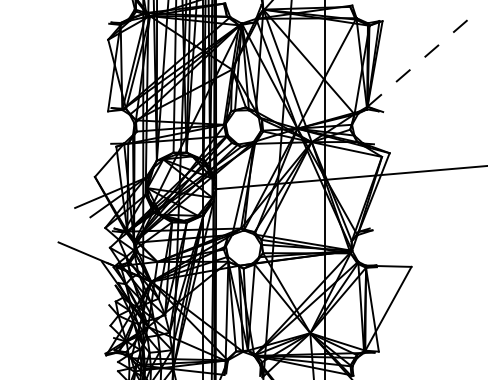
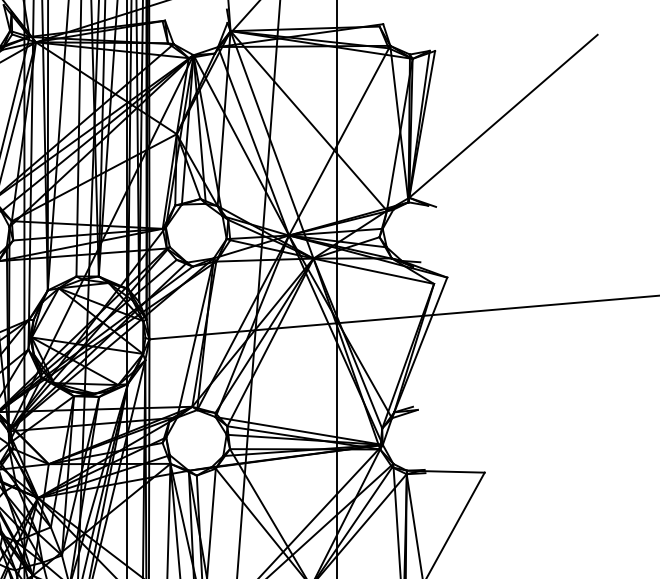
line: (422, 59) -> (503, 116), dashed -> solid

